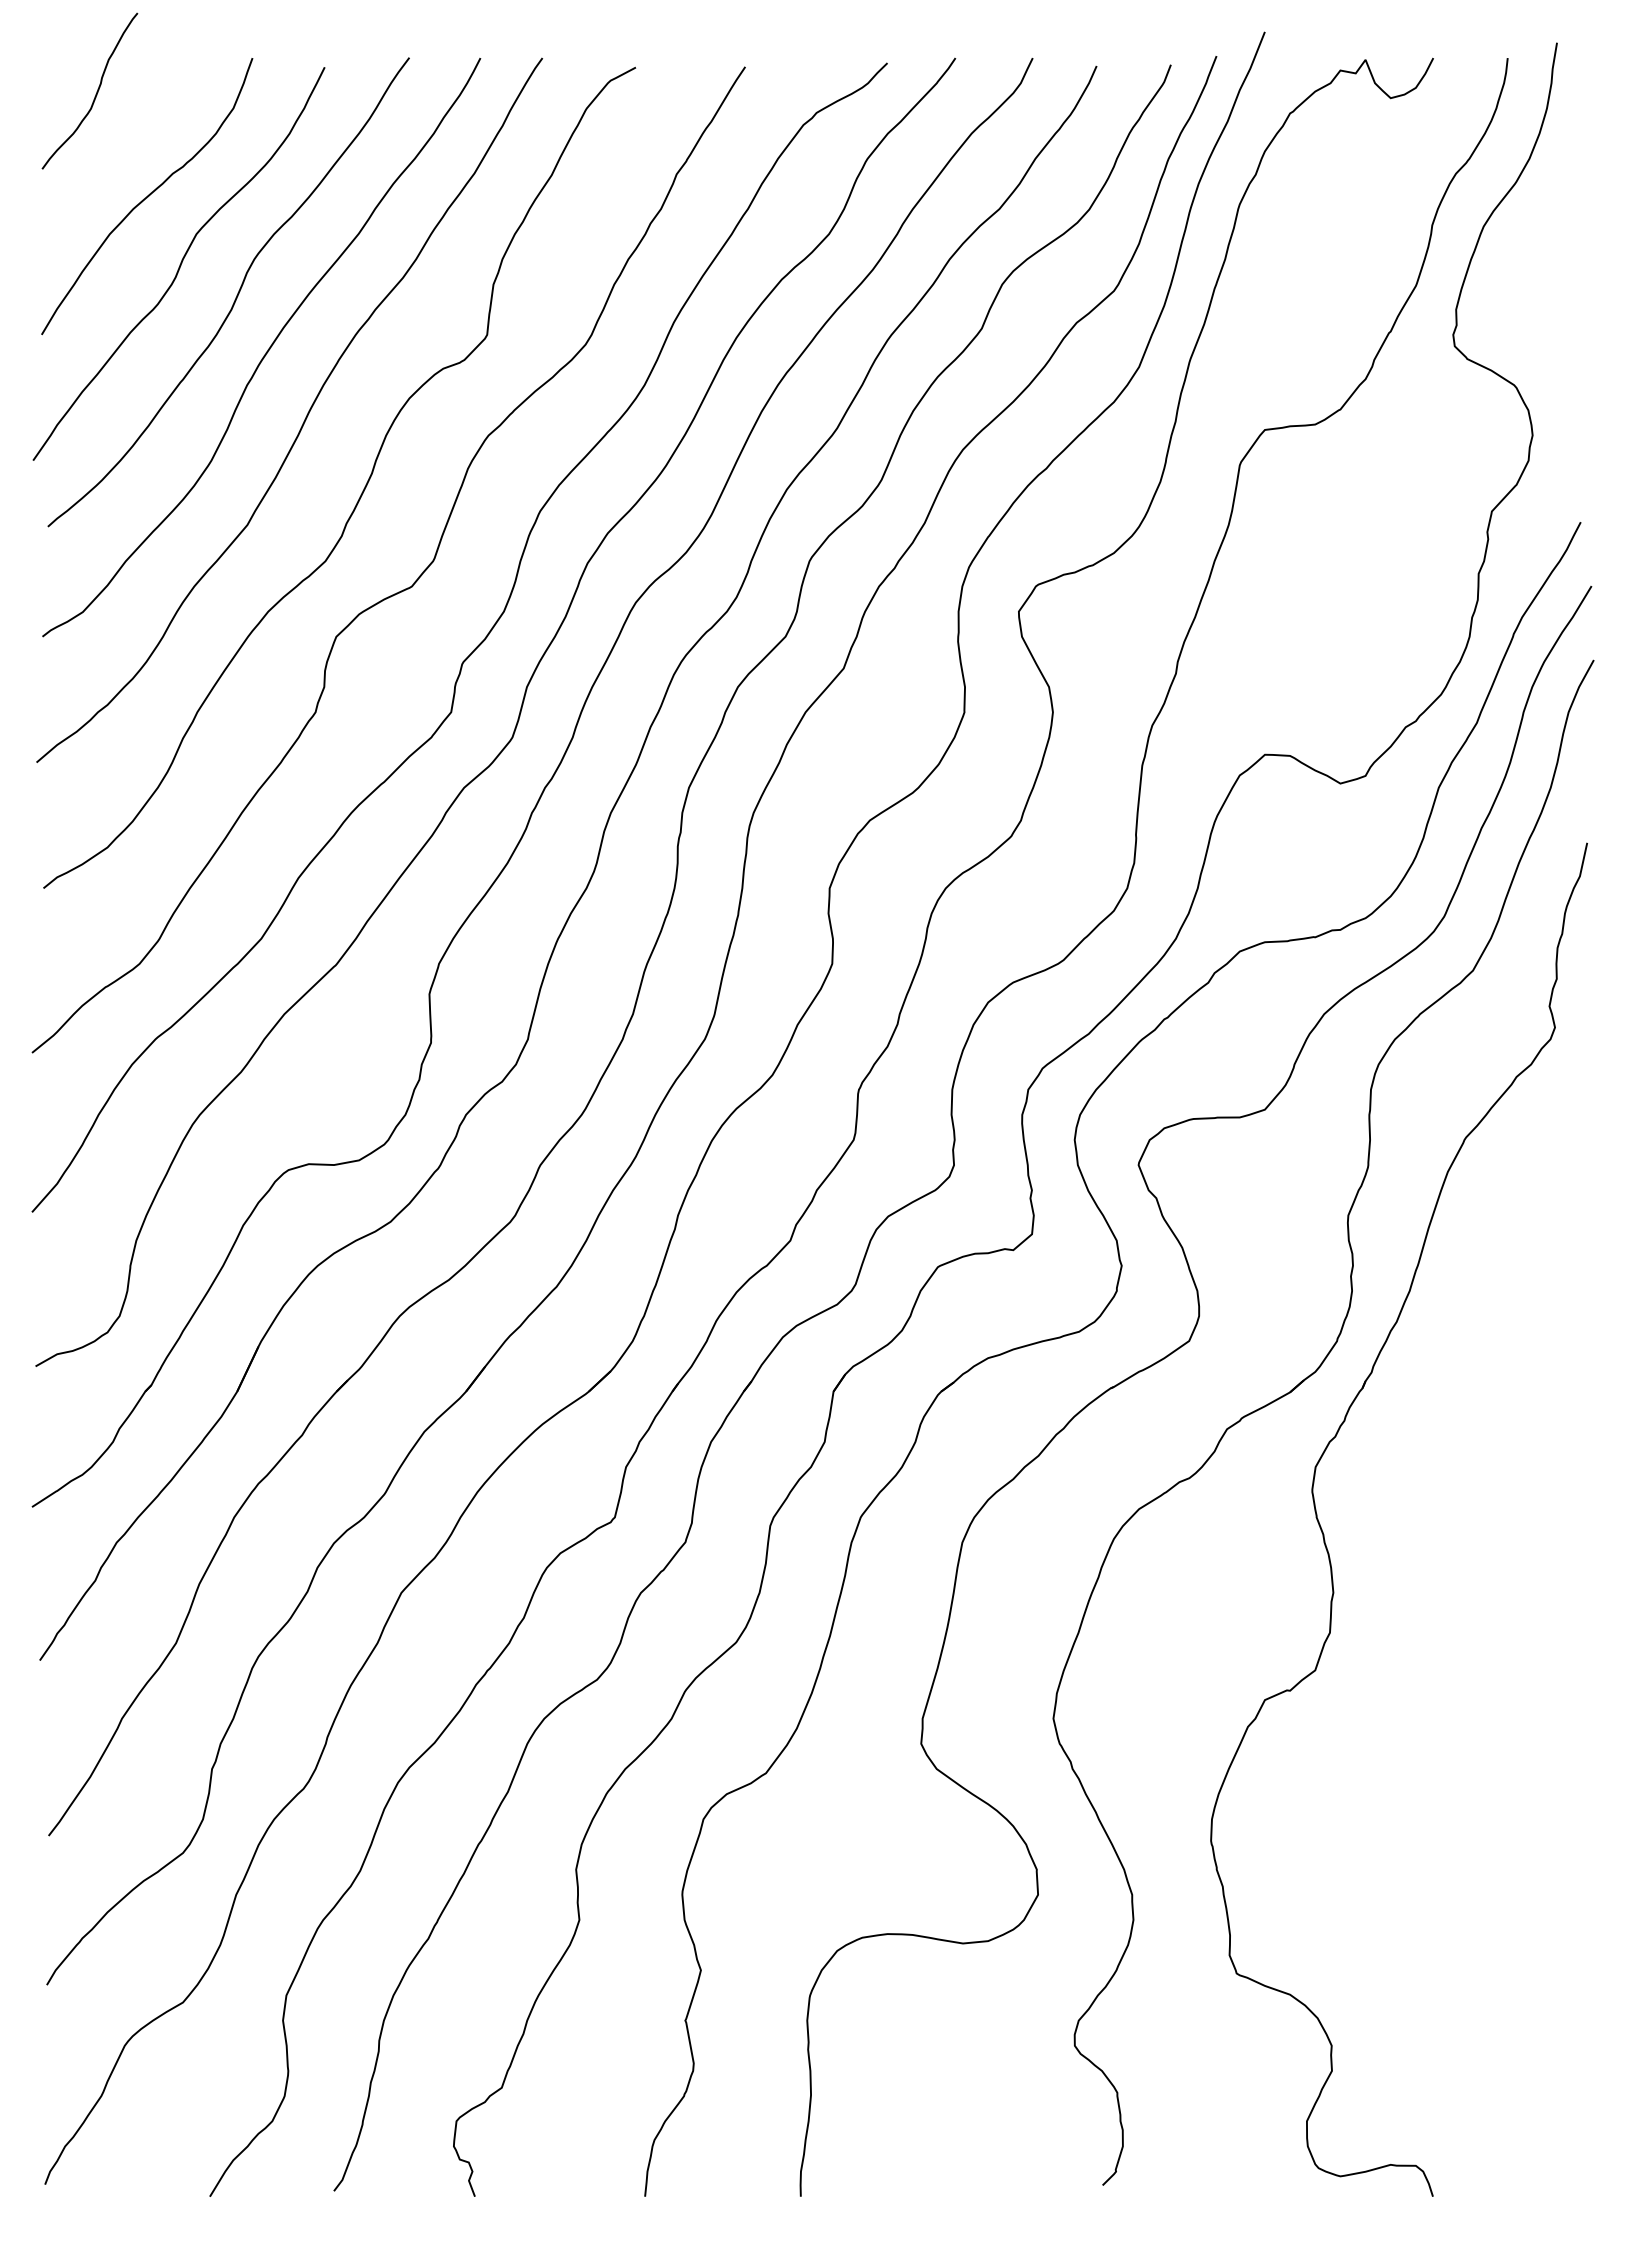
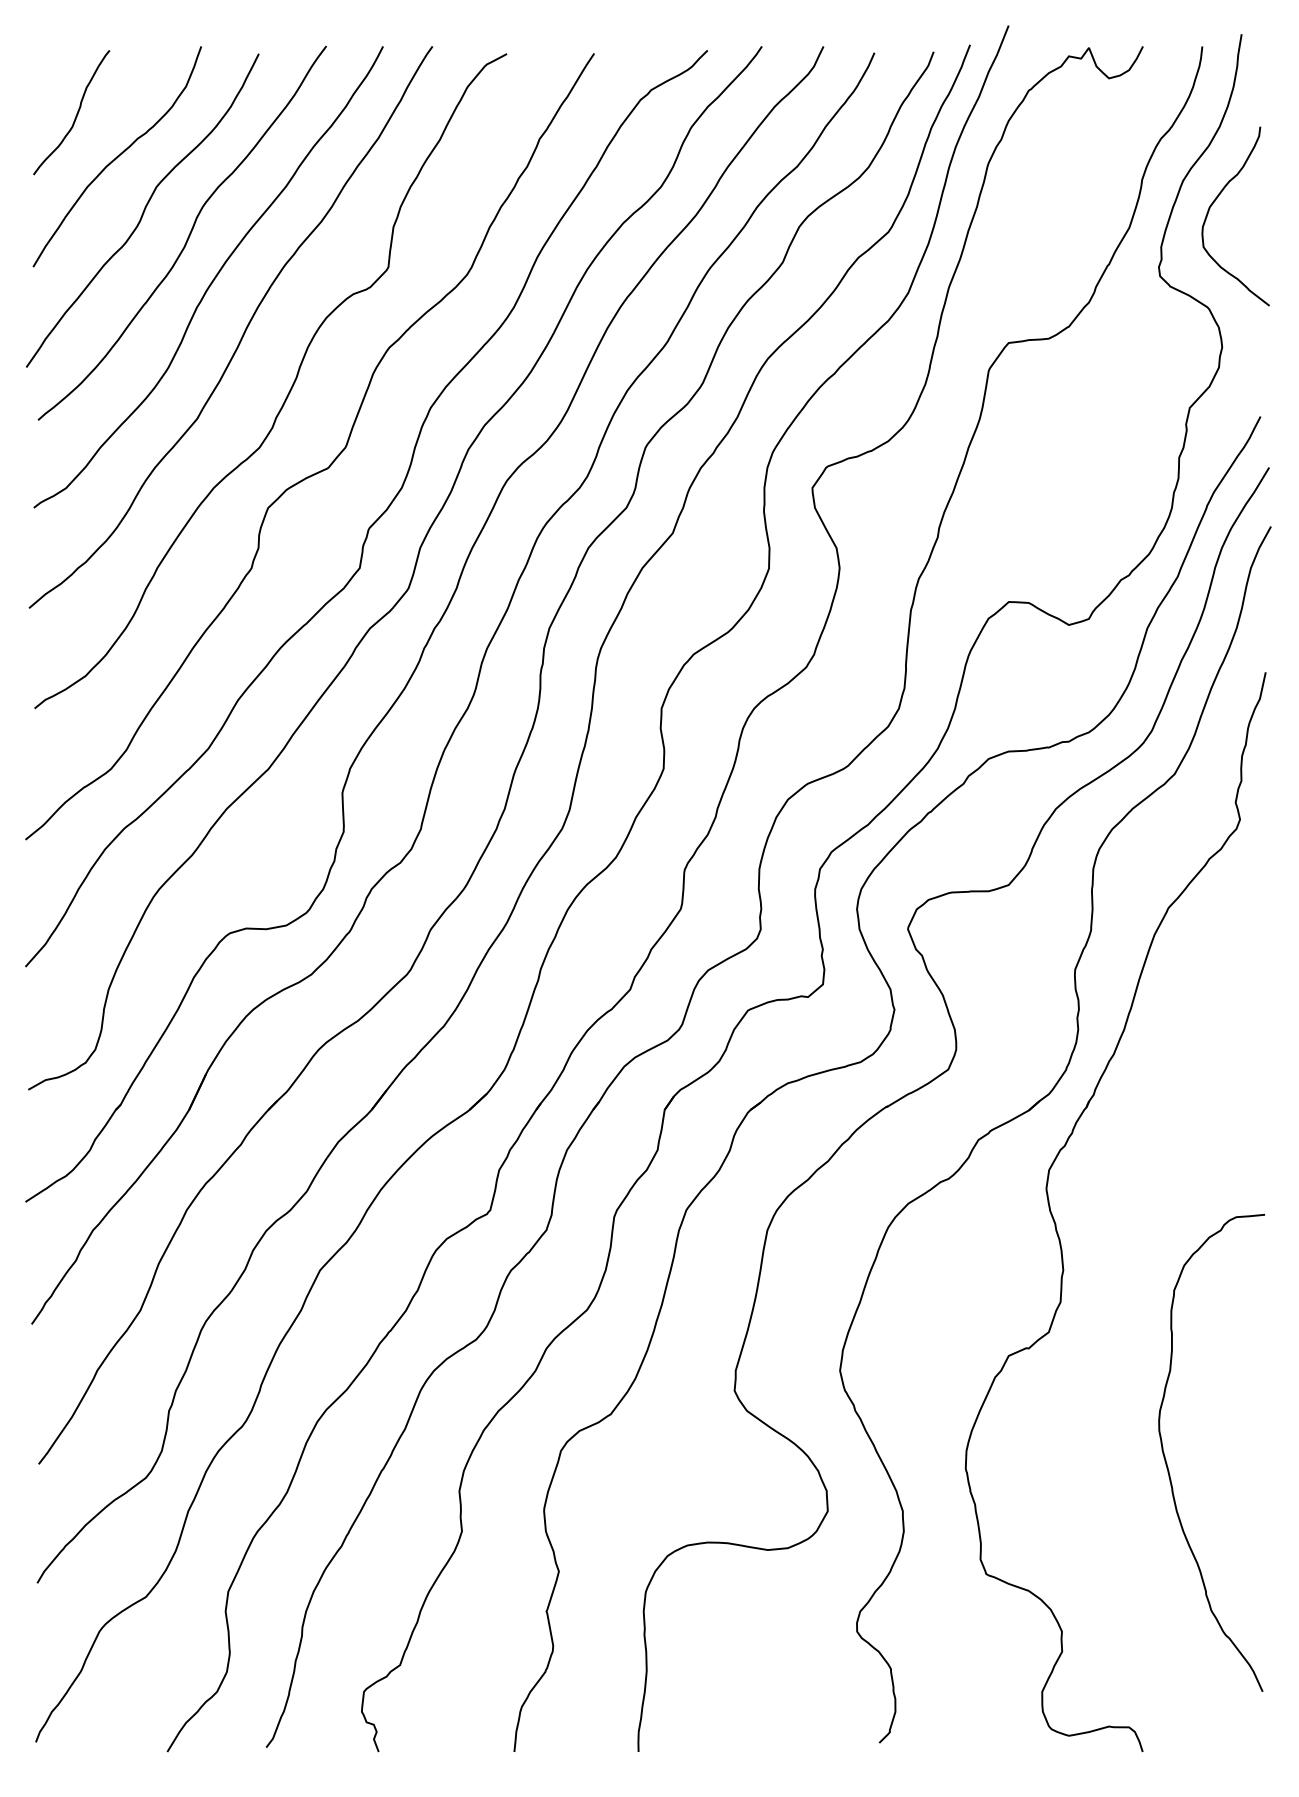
curve: (96, 91) -> (76, 112), moved
curve: (1525, 250) -> (1216, 199), added
curve: (1464, 1837) -> (1167, 1465), added

